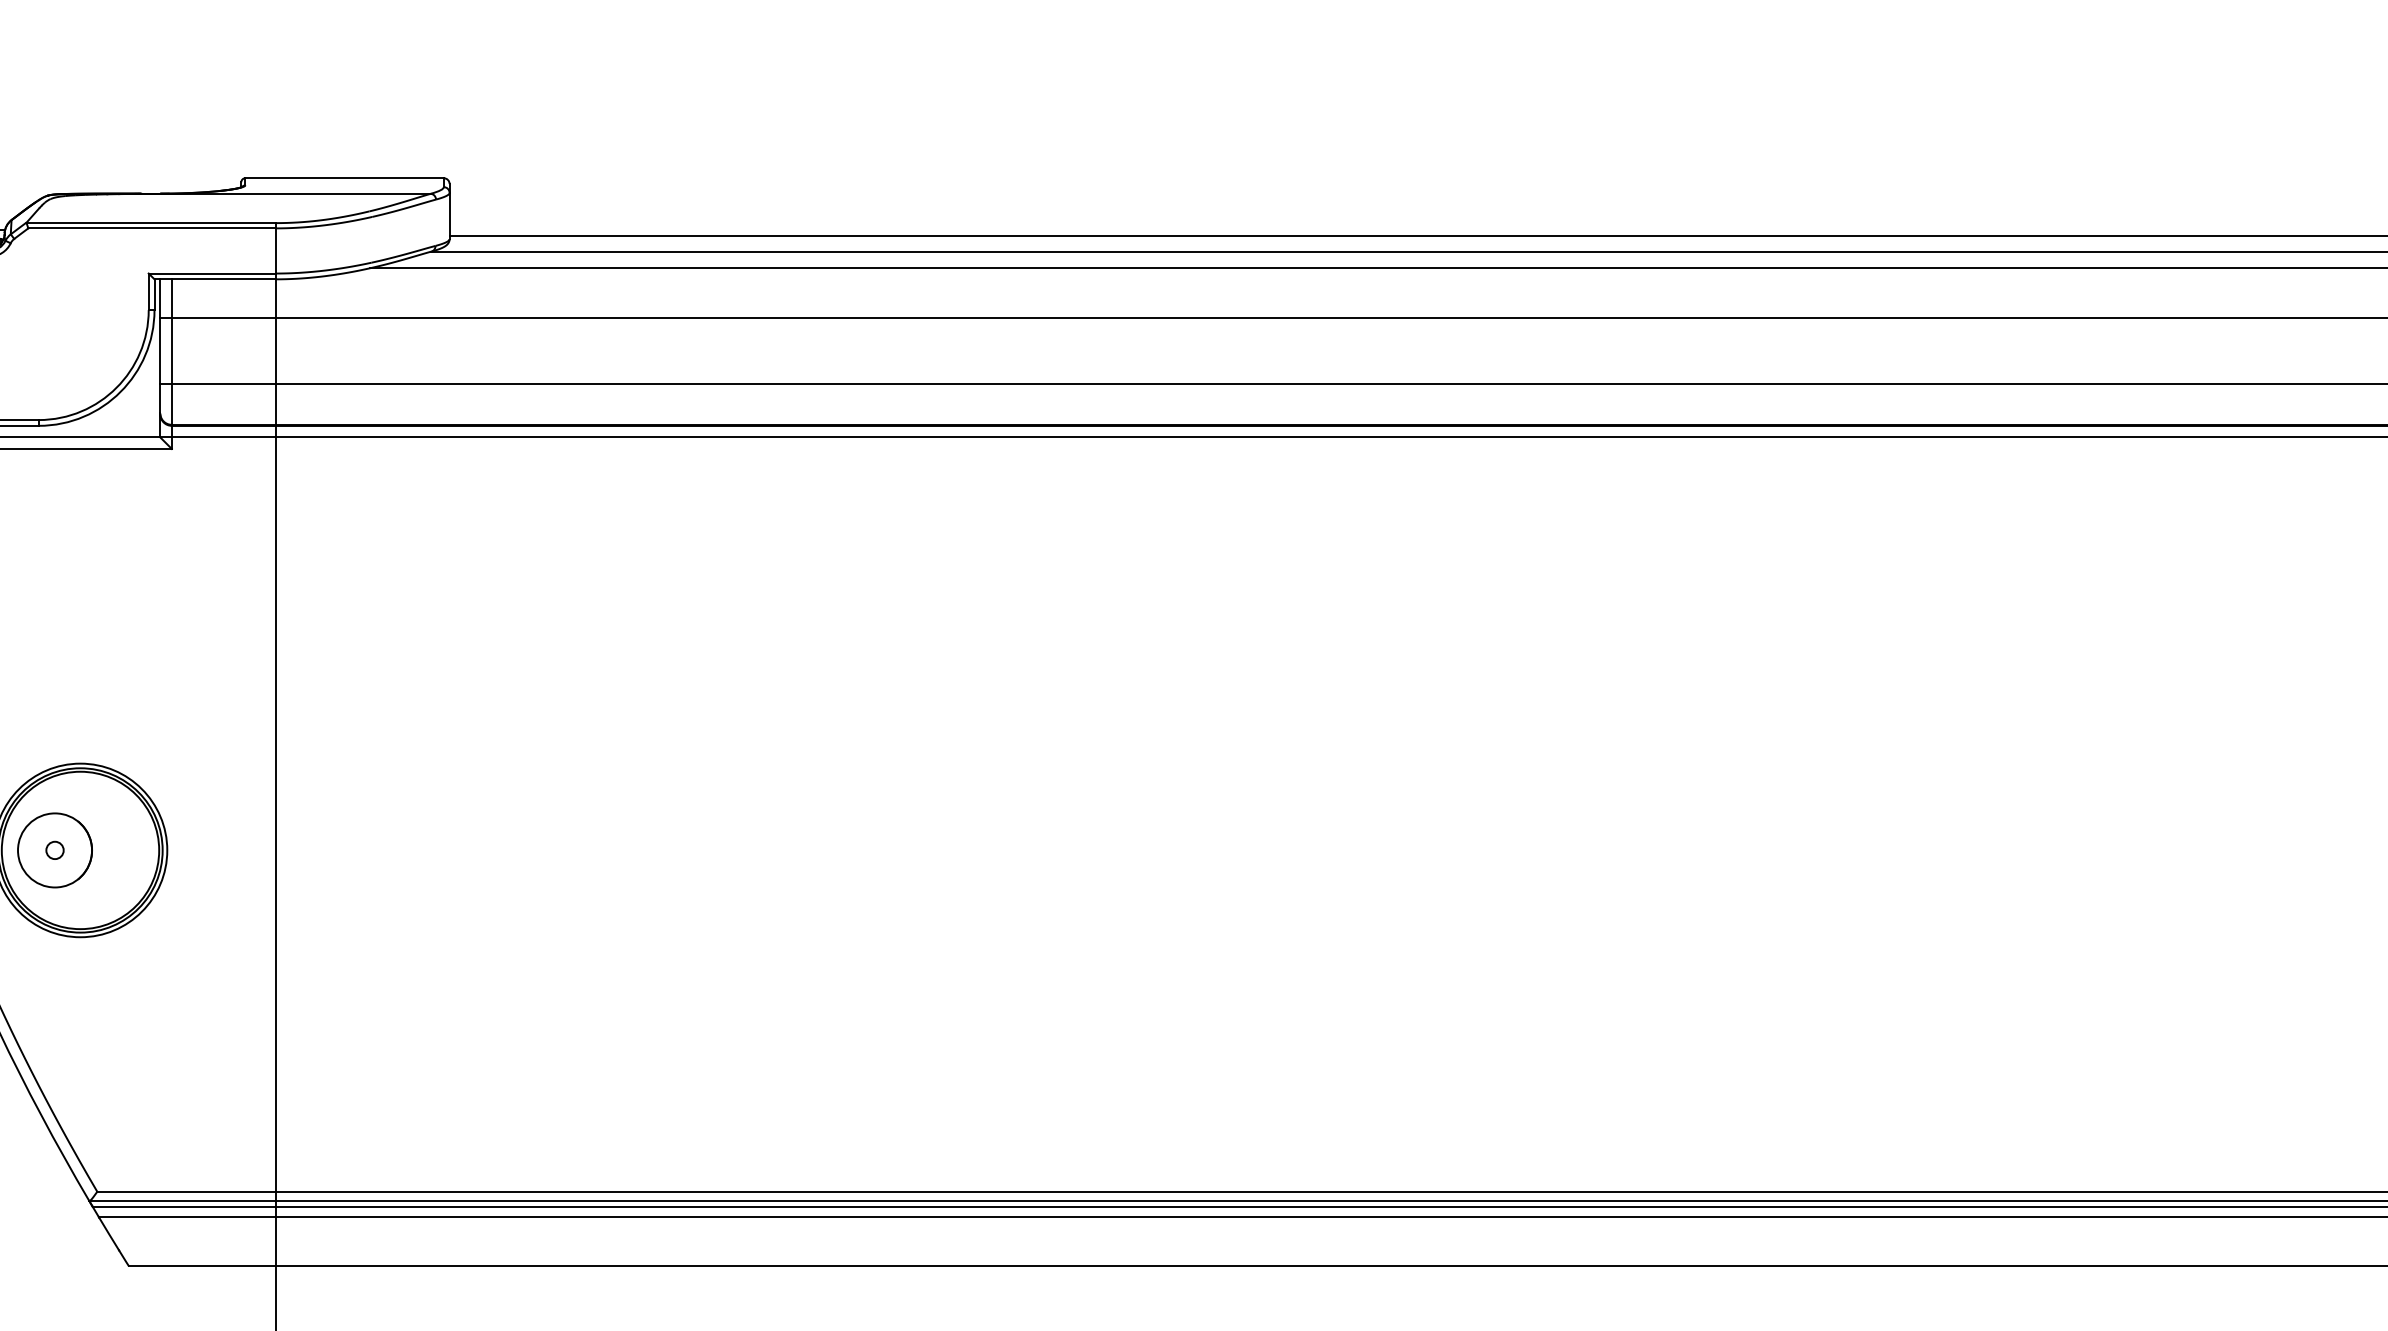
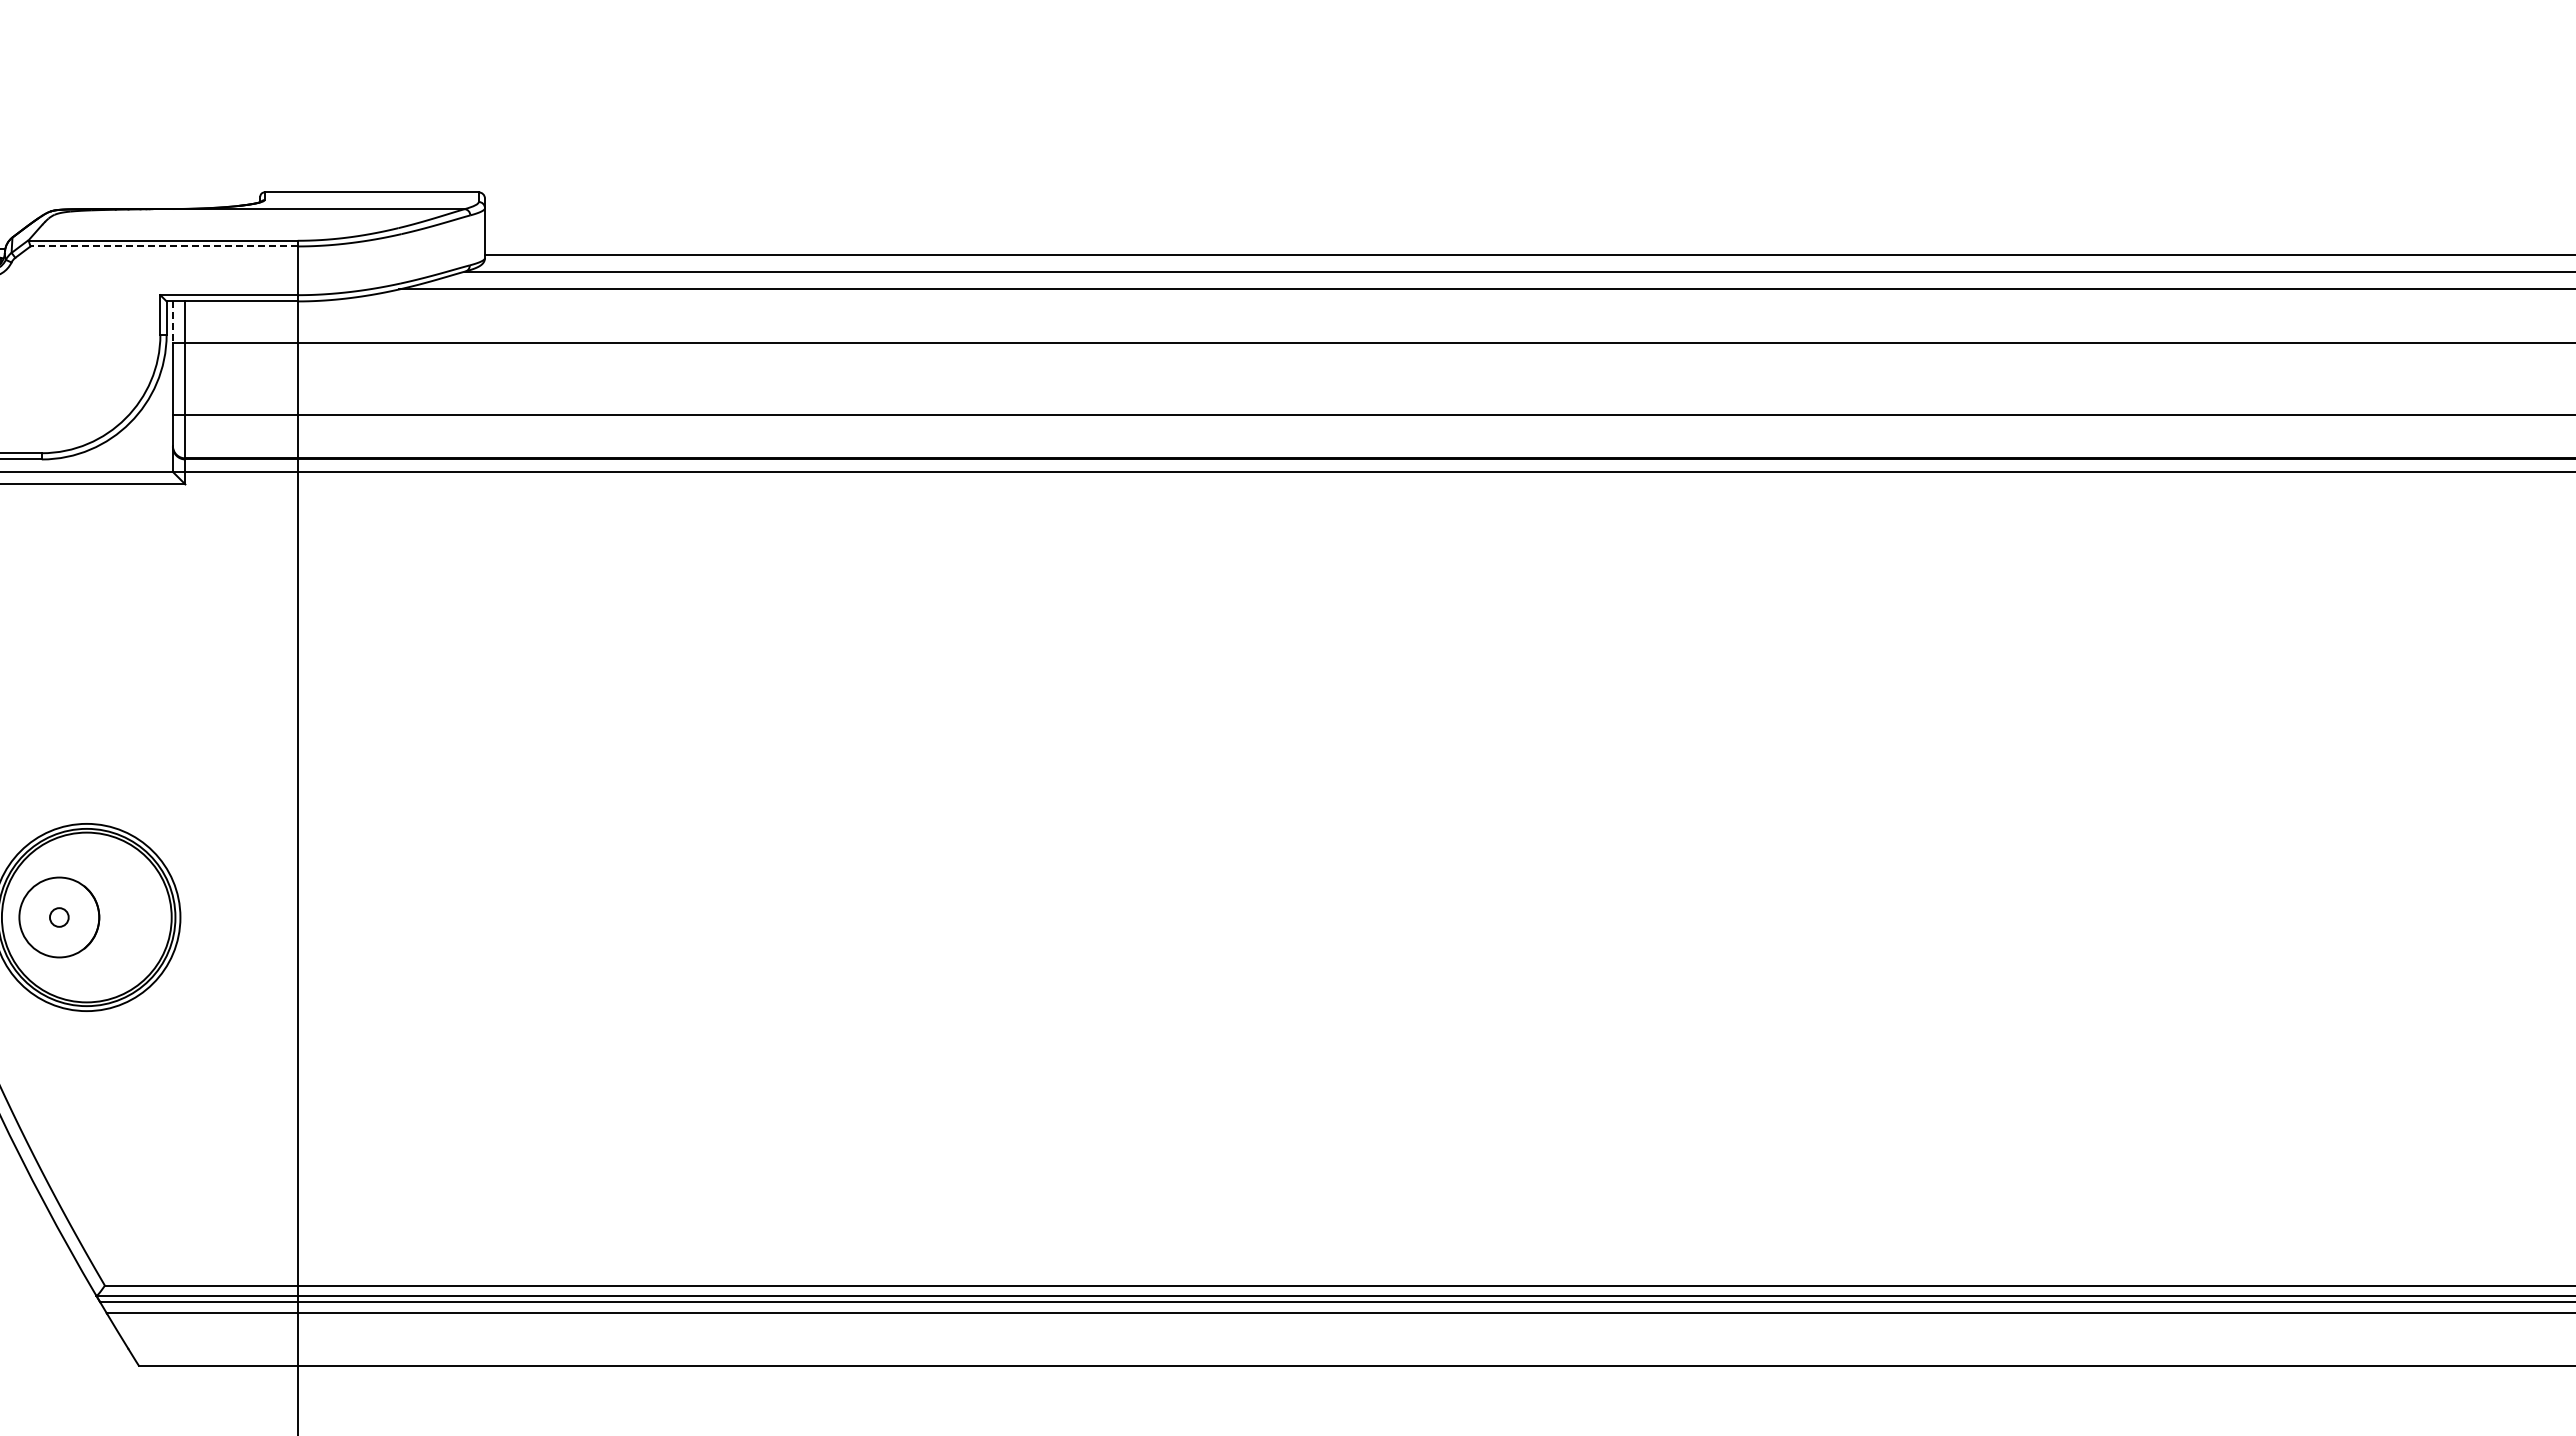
line: (152, 228) -> (164, 246), solid -> dashed
line: (159, 298) -> (172, 322), solid -> dashed

